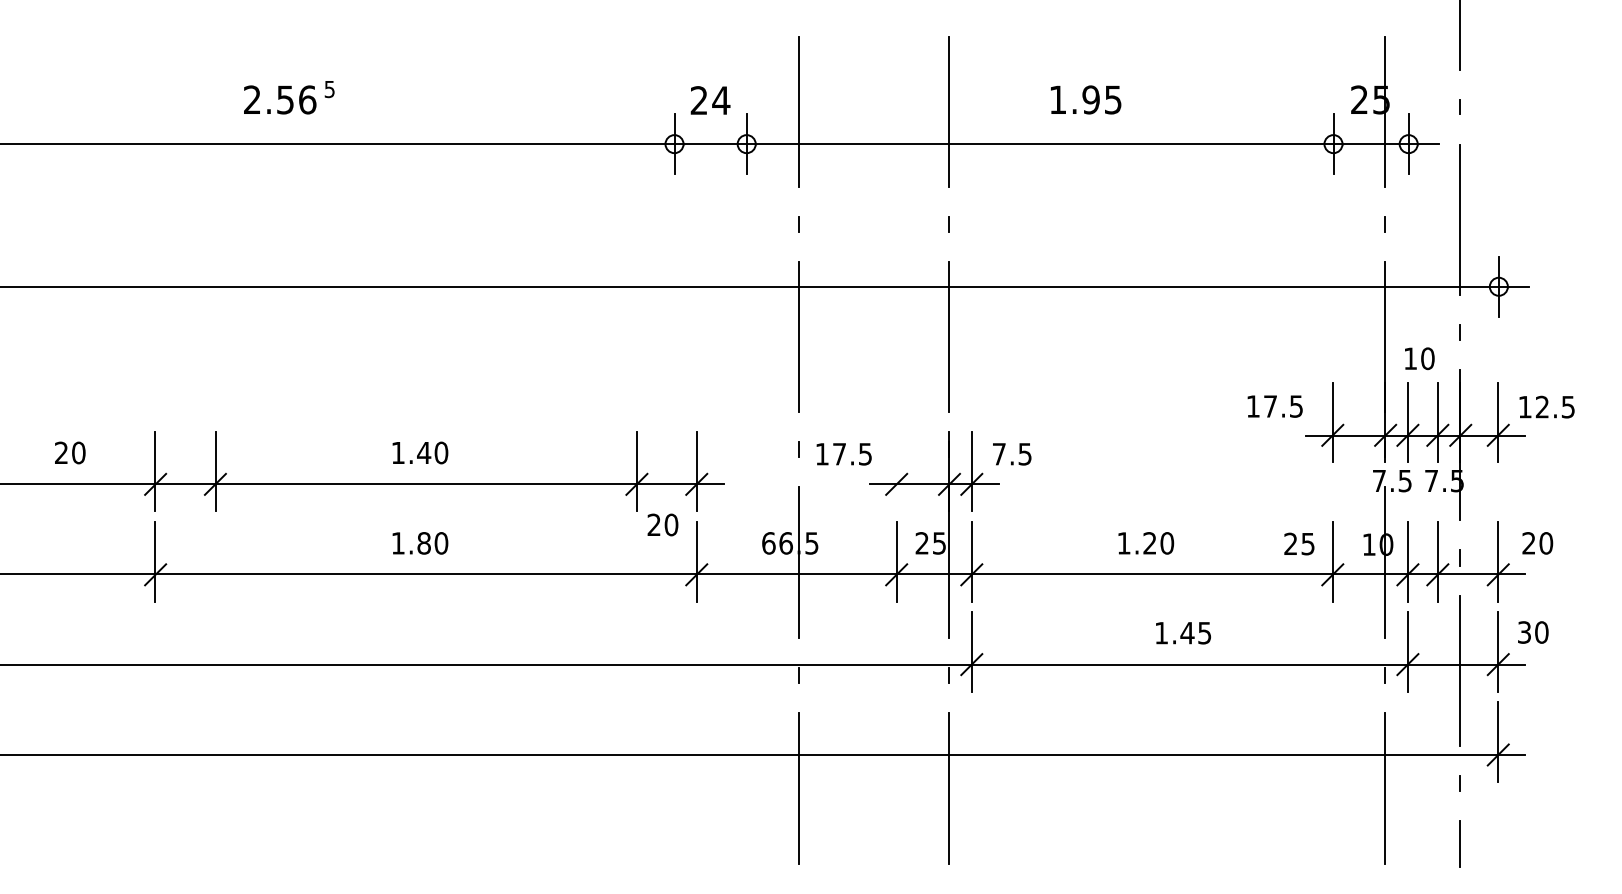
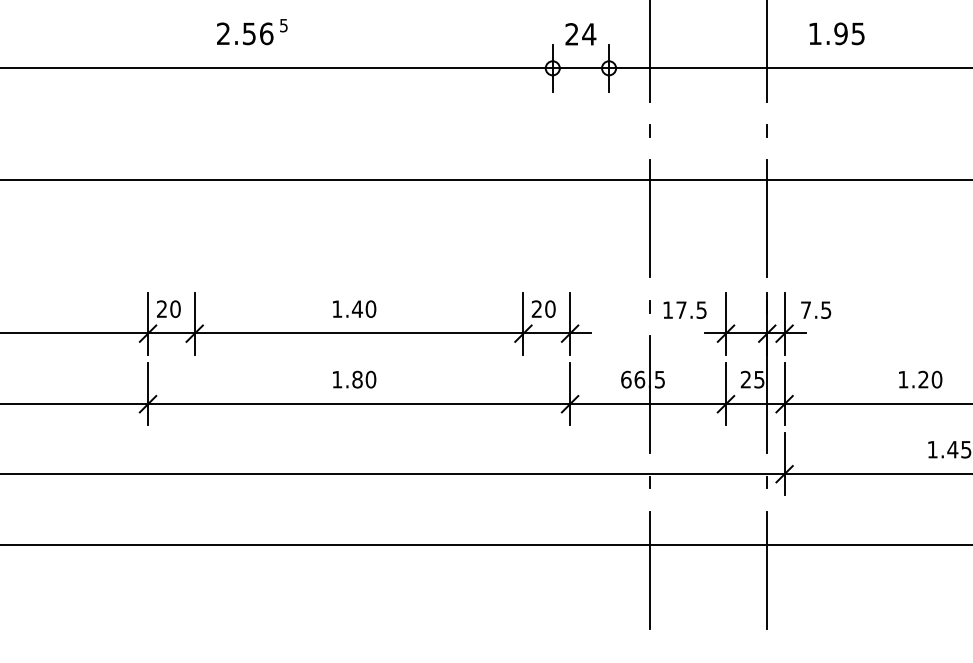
text: (1086, 99) -> (837, 33), moved
text: (70, 452) -> (169, 308), moved
line: (896, 471) -> (725, 323), added
text: (662, 524) -> (543, 308), moved

